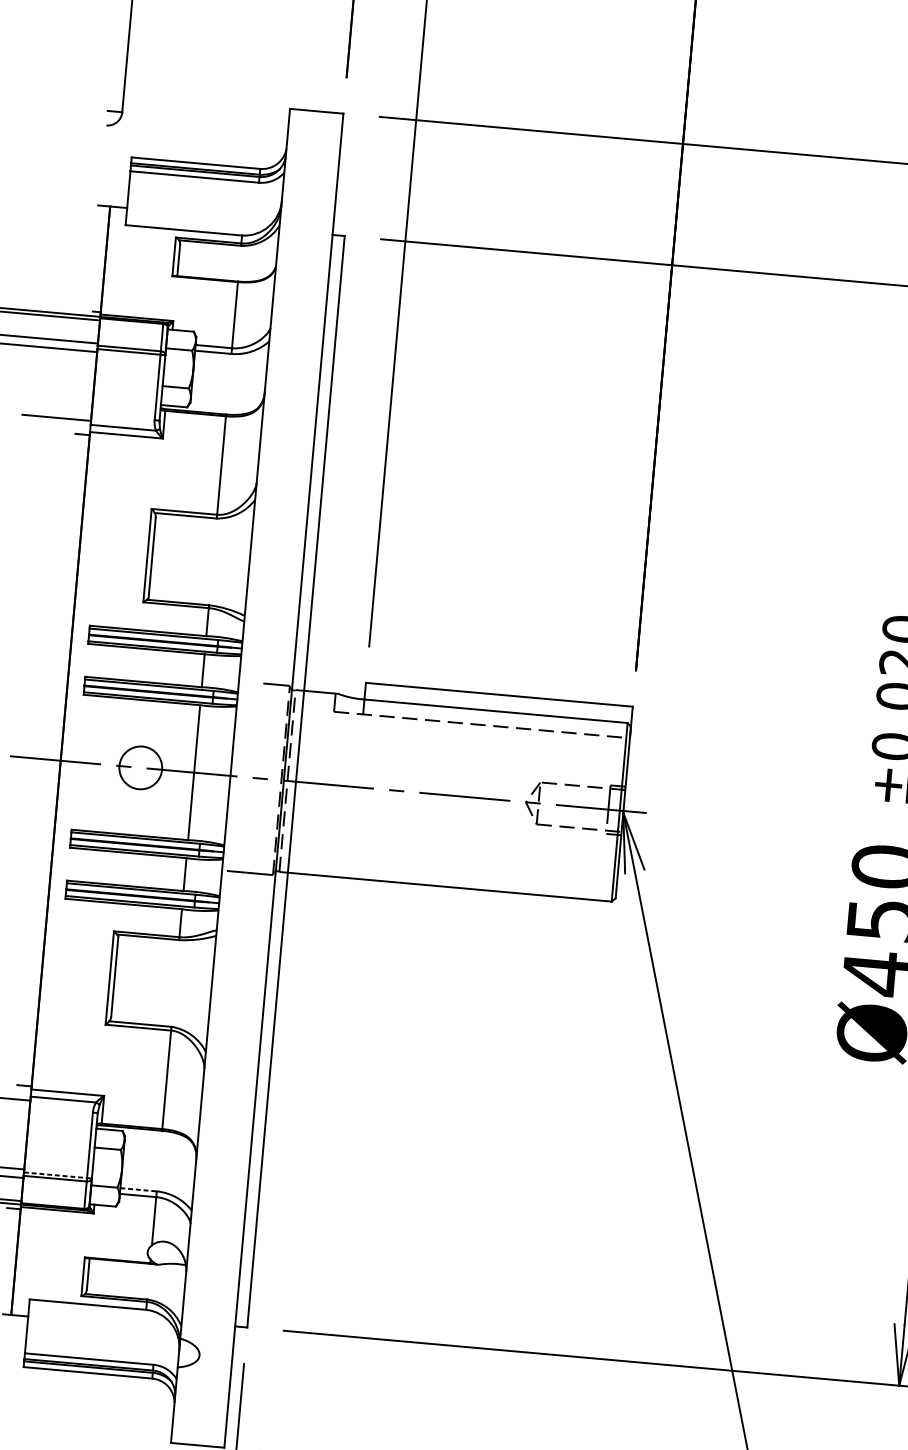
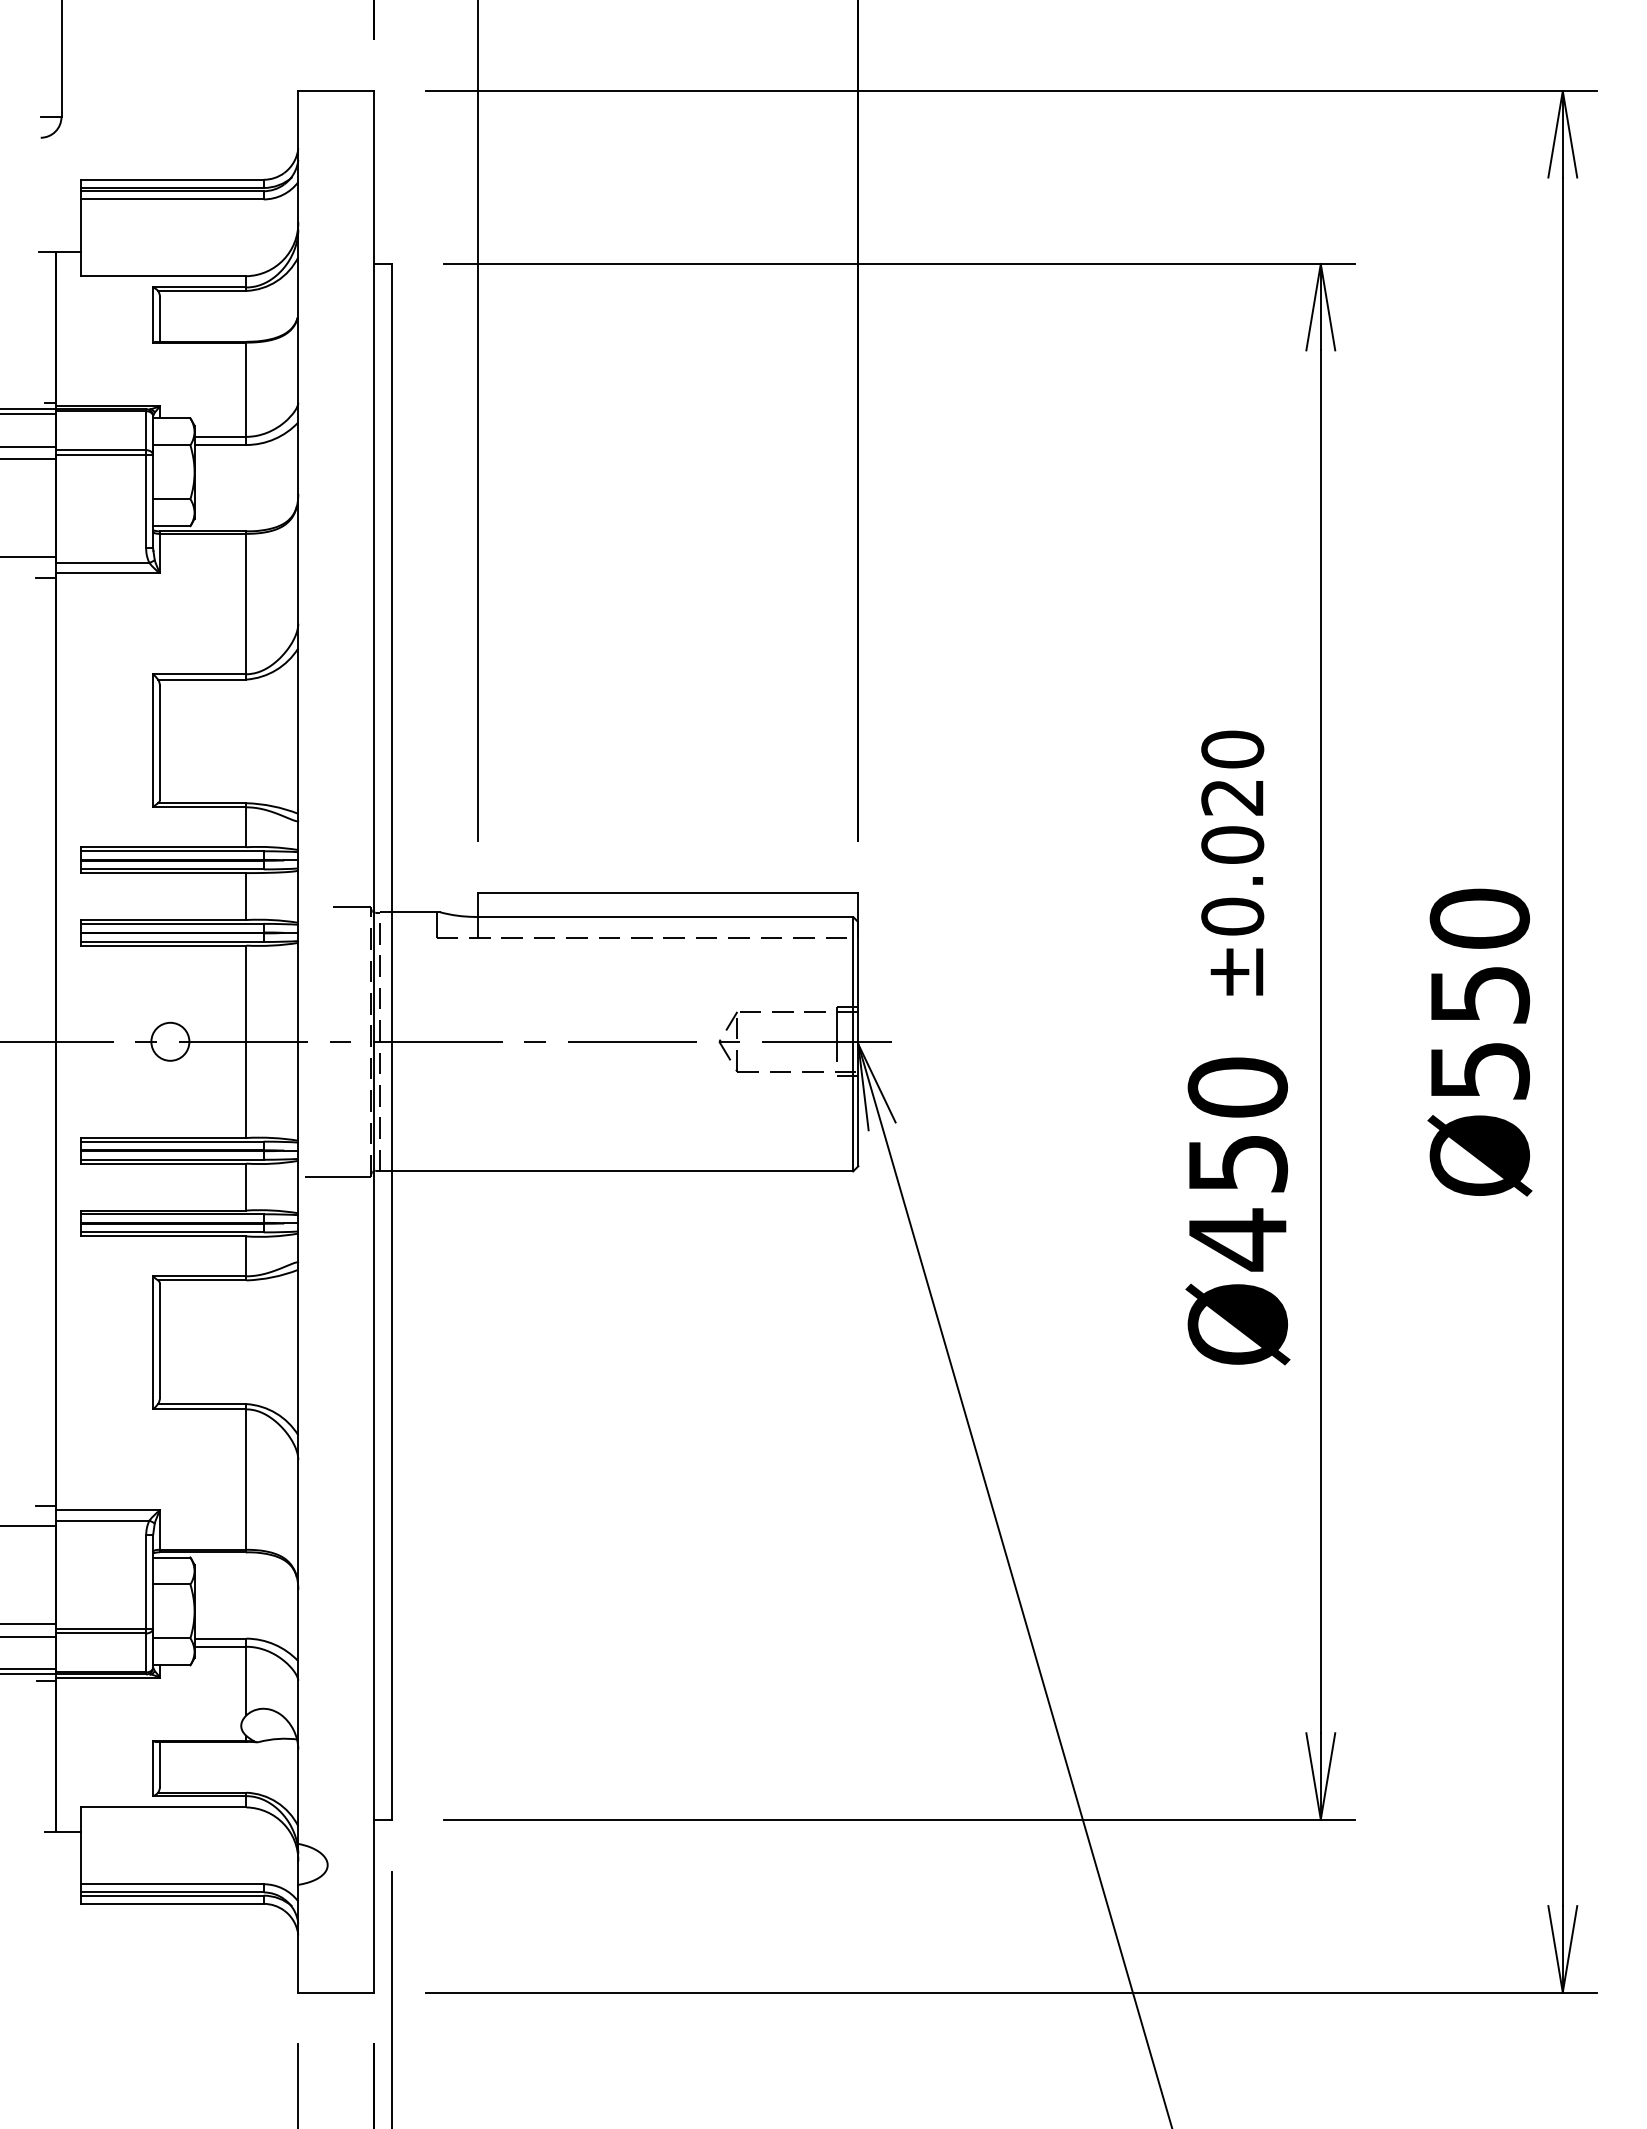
circle: (140, 767) -> (170, 1041), size x0.62
line: (55, 1175) -> (101, 1628), dashed -> solid
line: (138, 1189) -> (220, 1638), dashed -> solid

